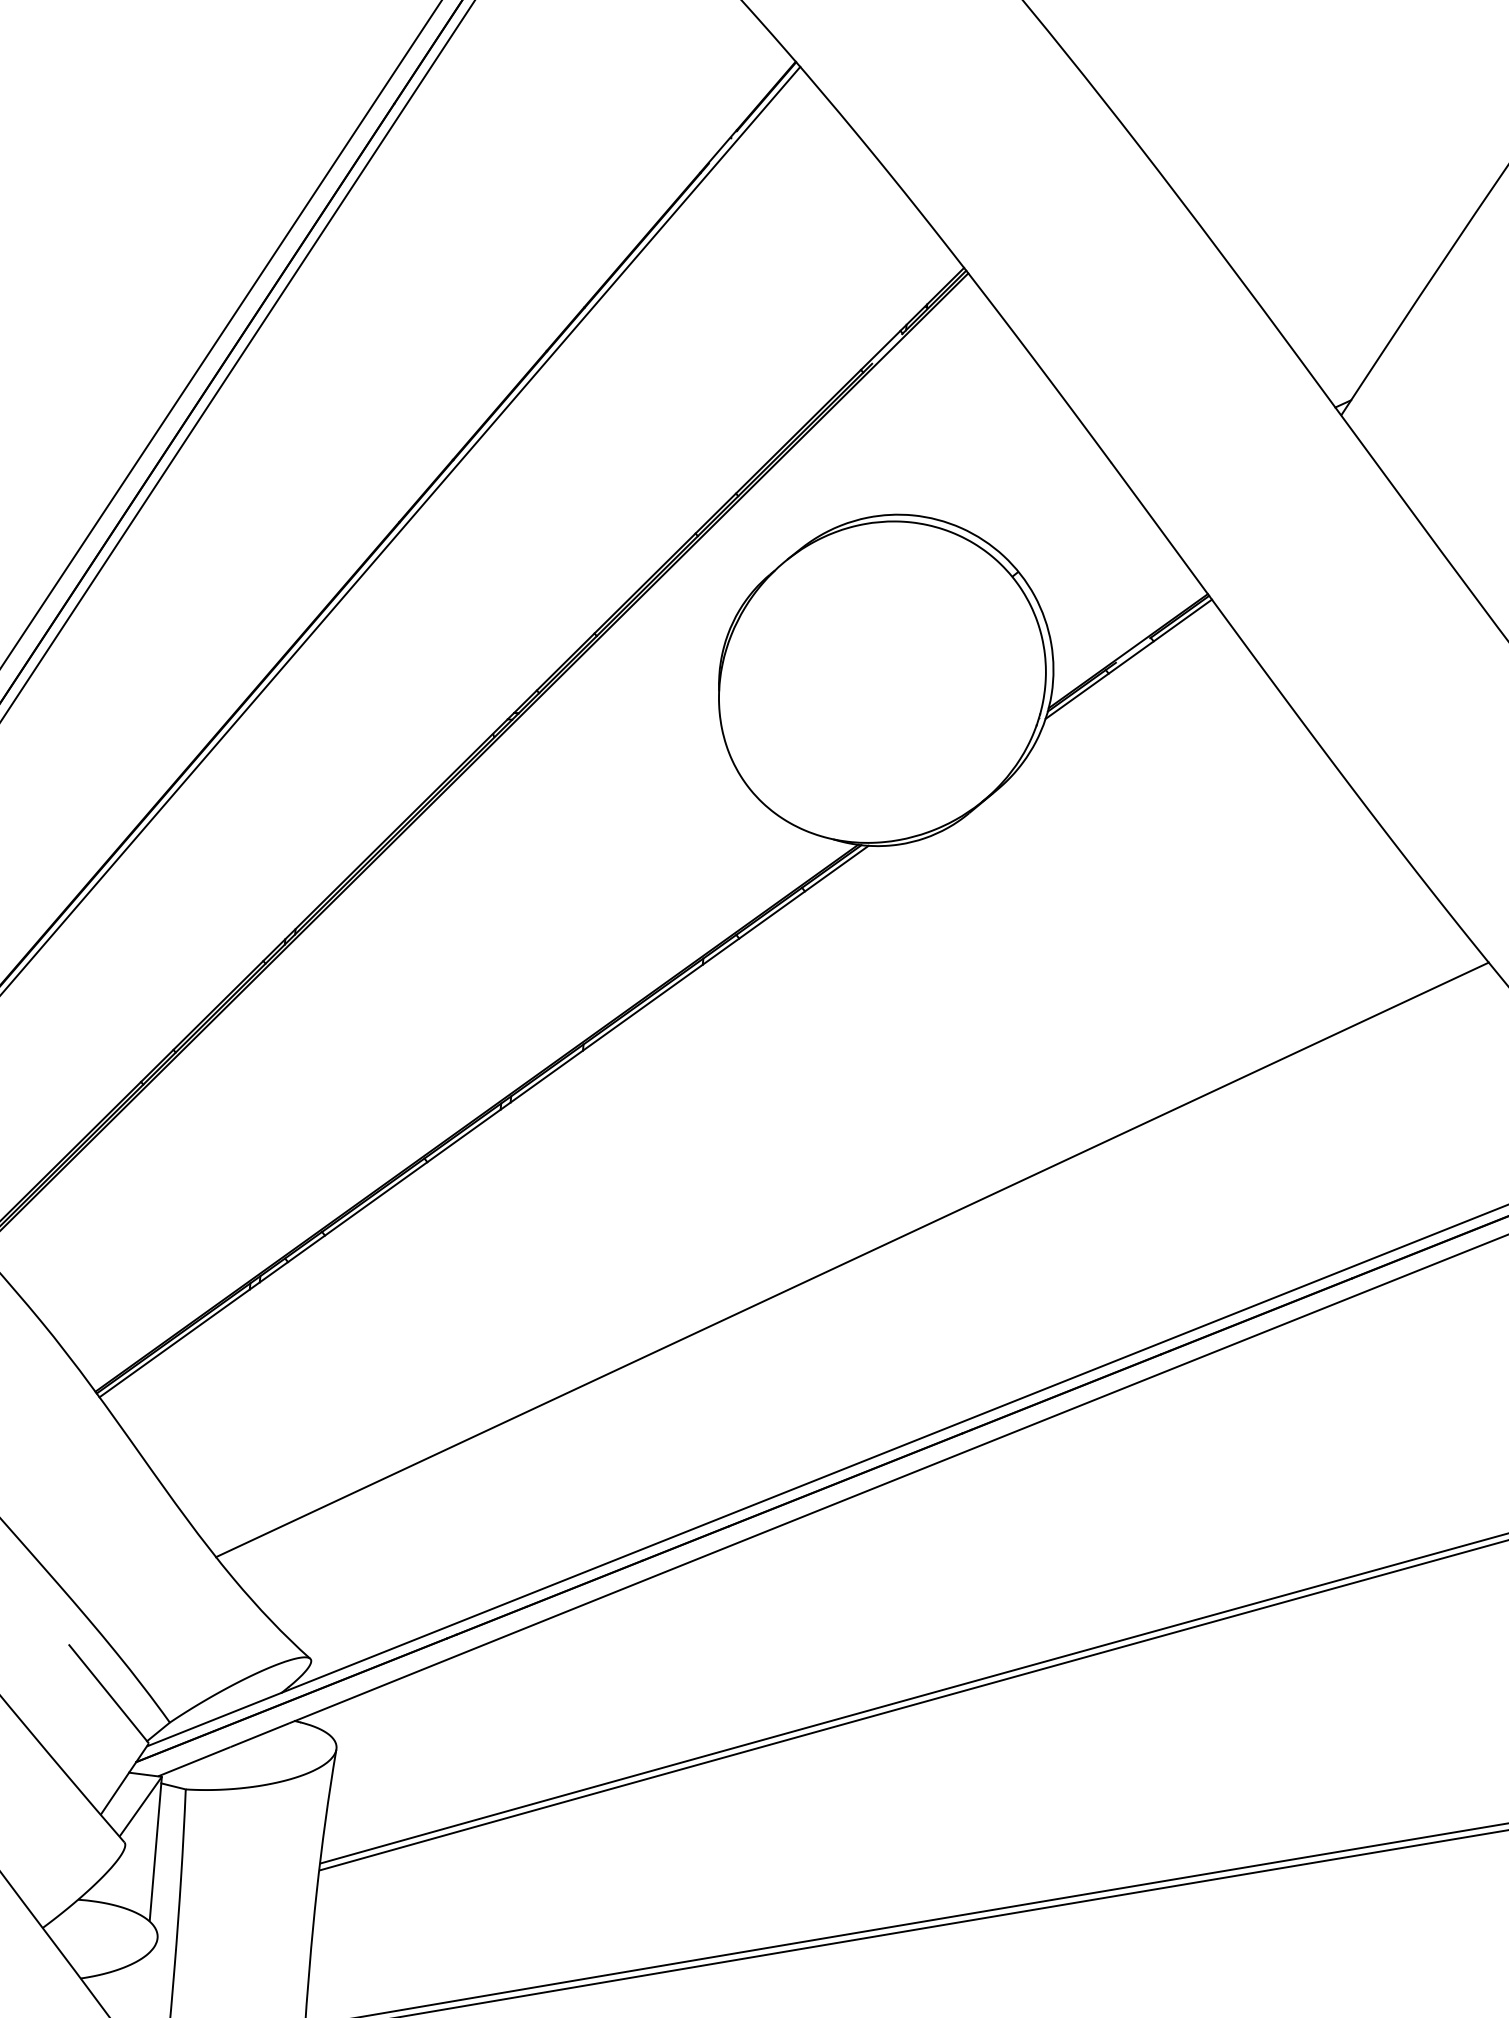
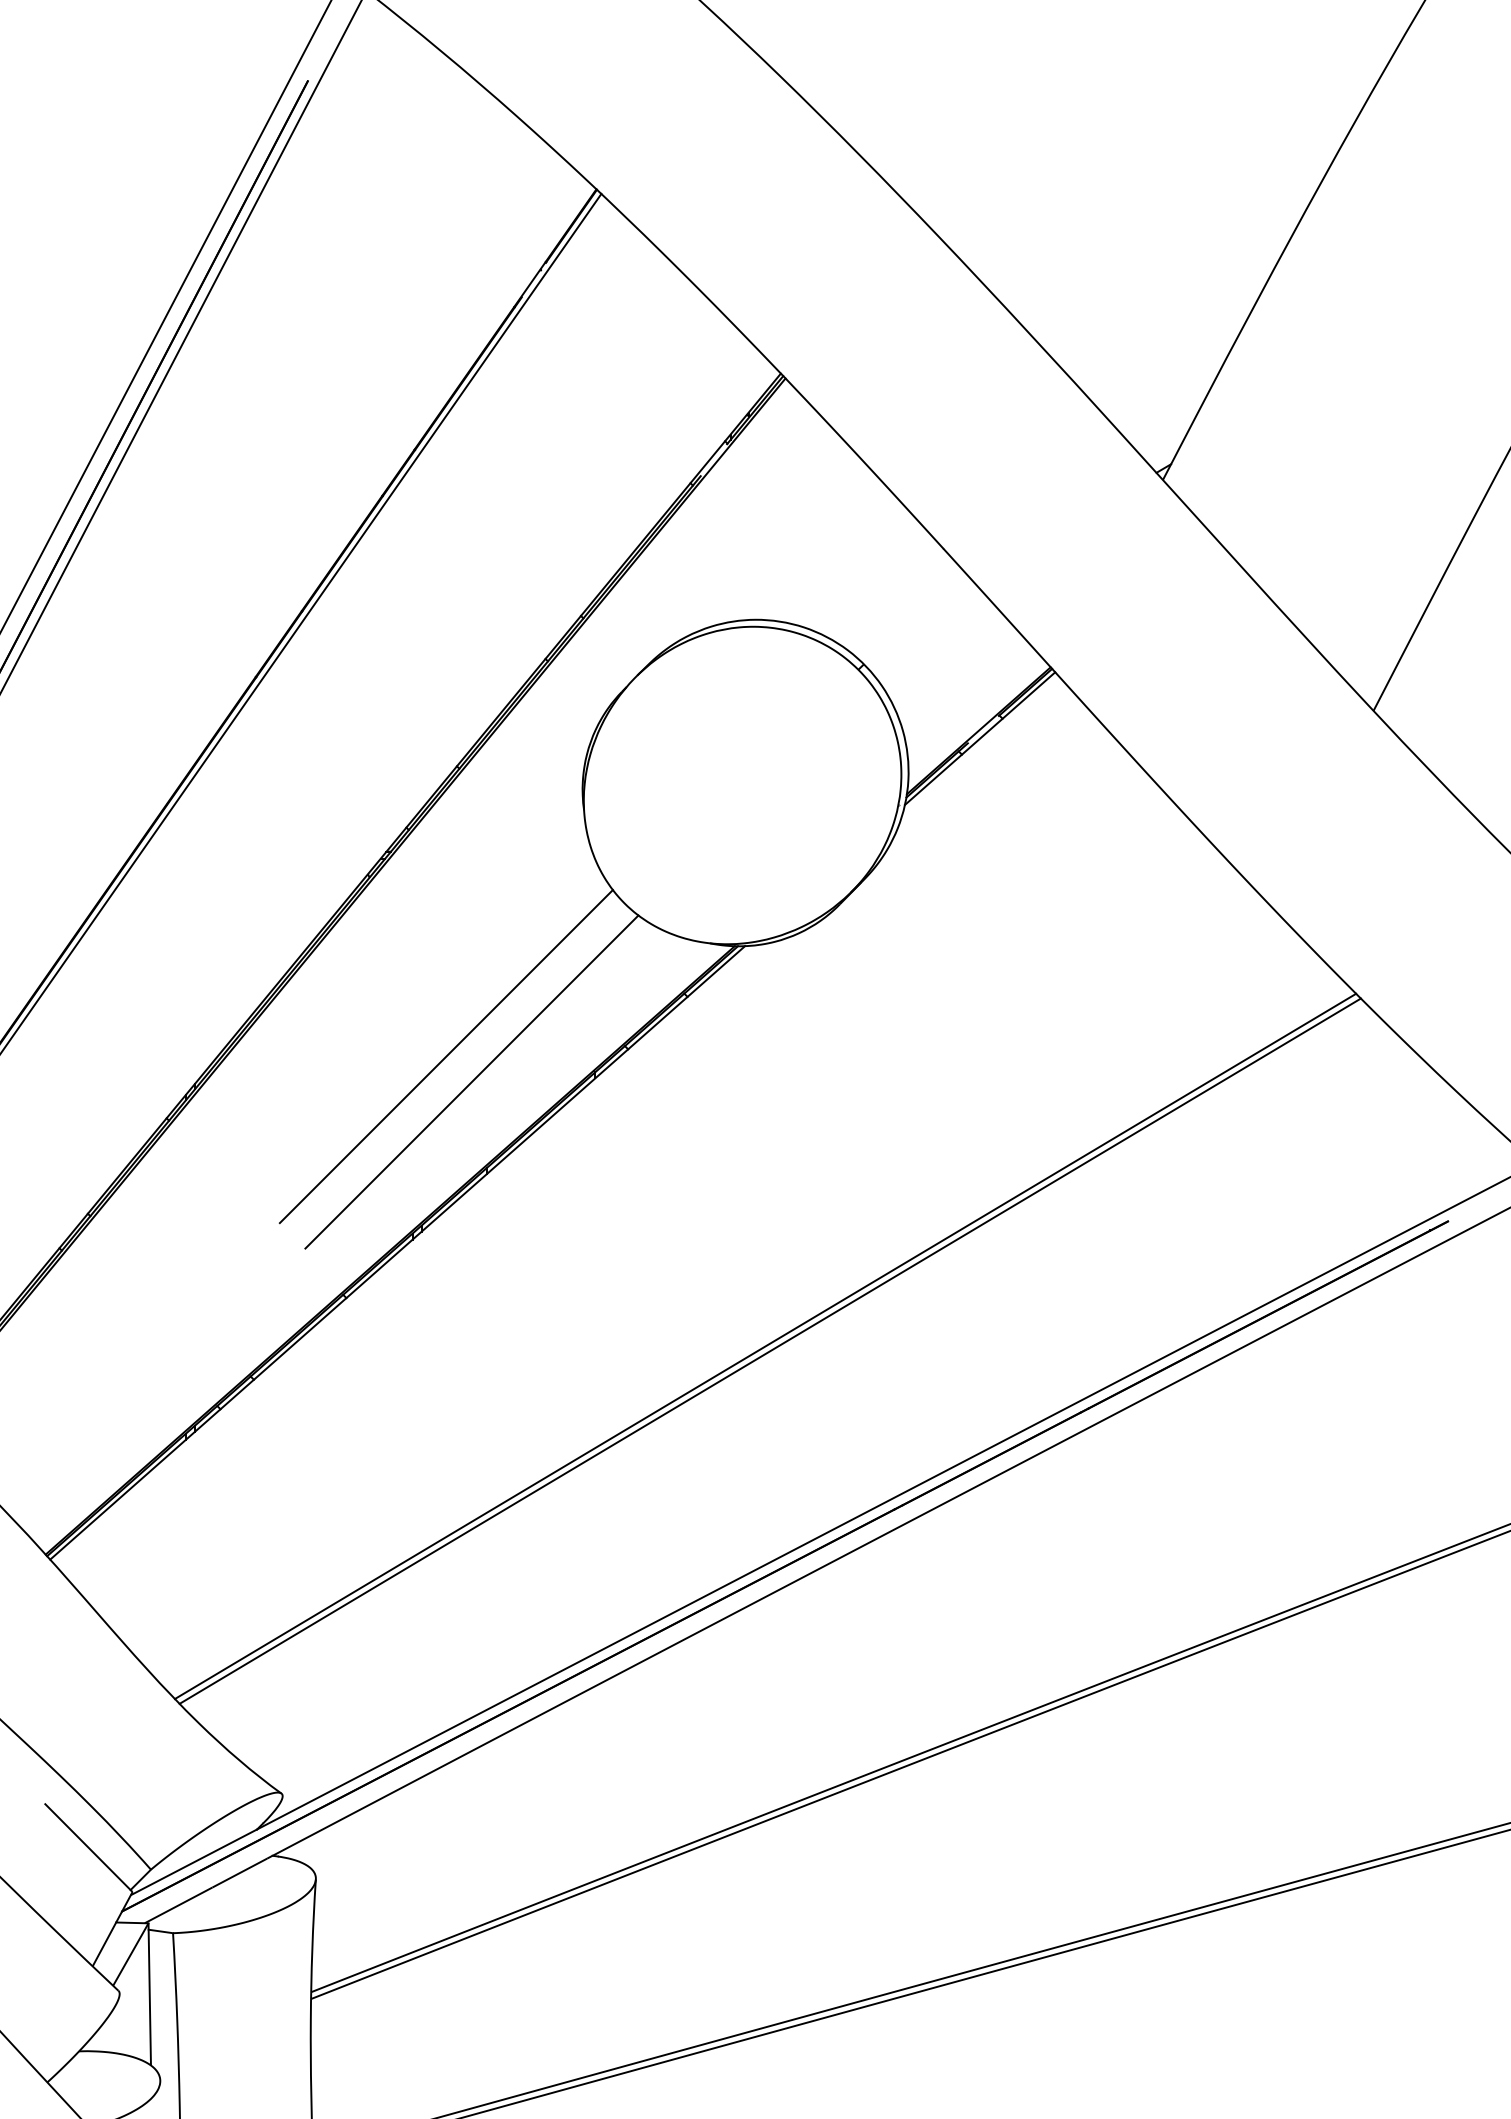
line: (552, 927) -> (445, 1056), added
line: (576, 955) -> (471, 1081), added
line: (848, 1254) -> (765, 1346), added

